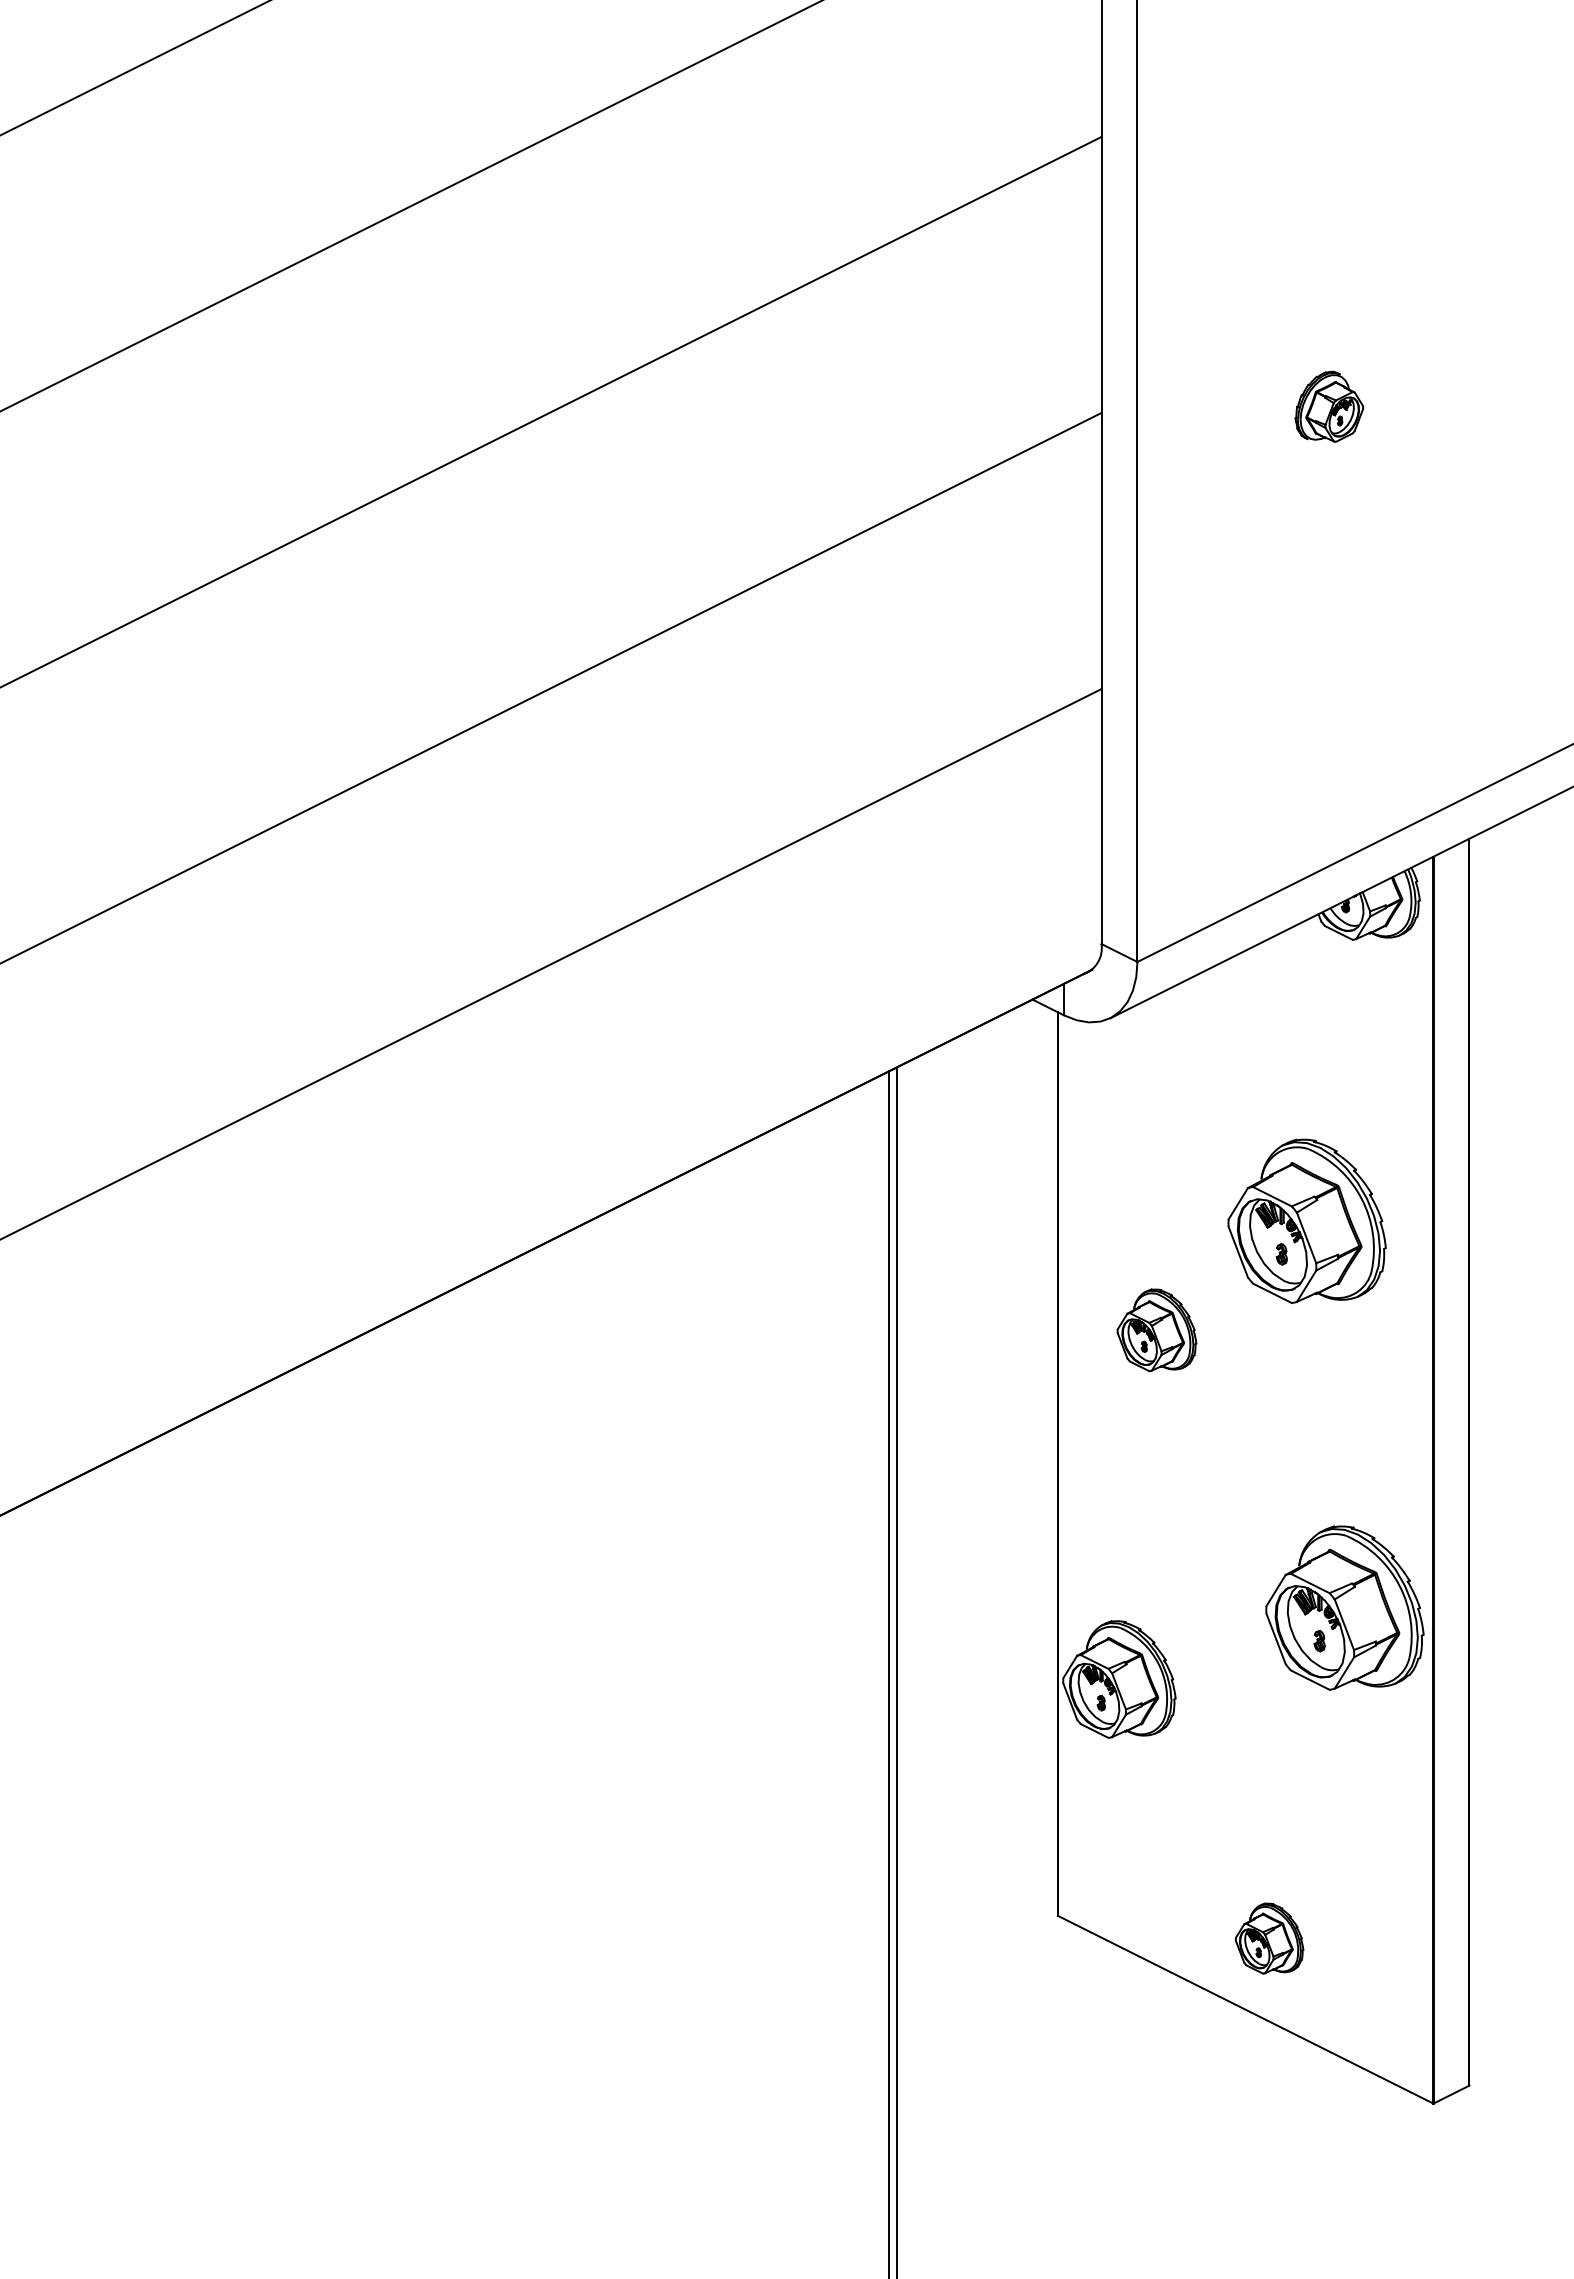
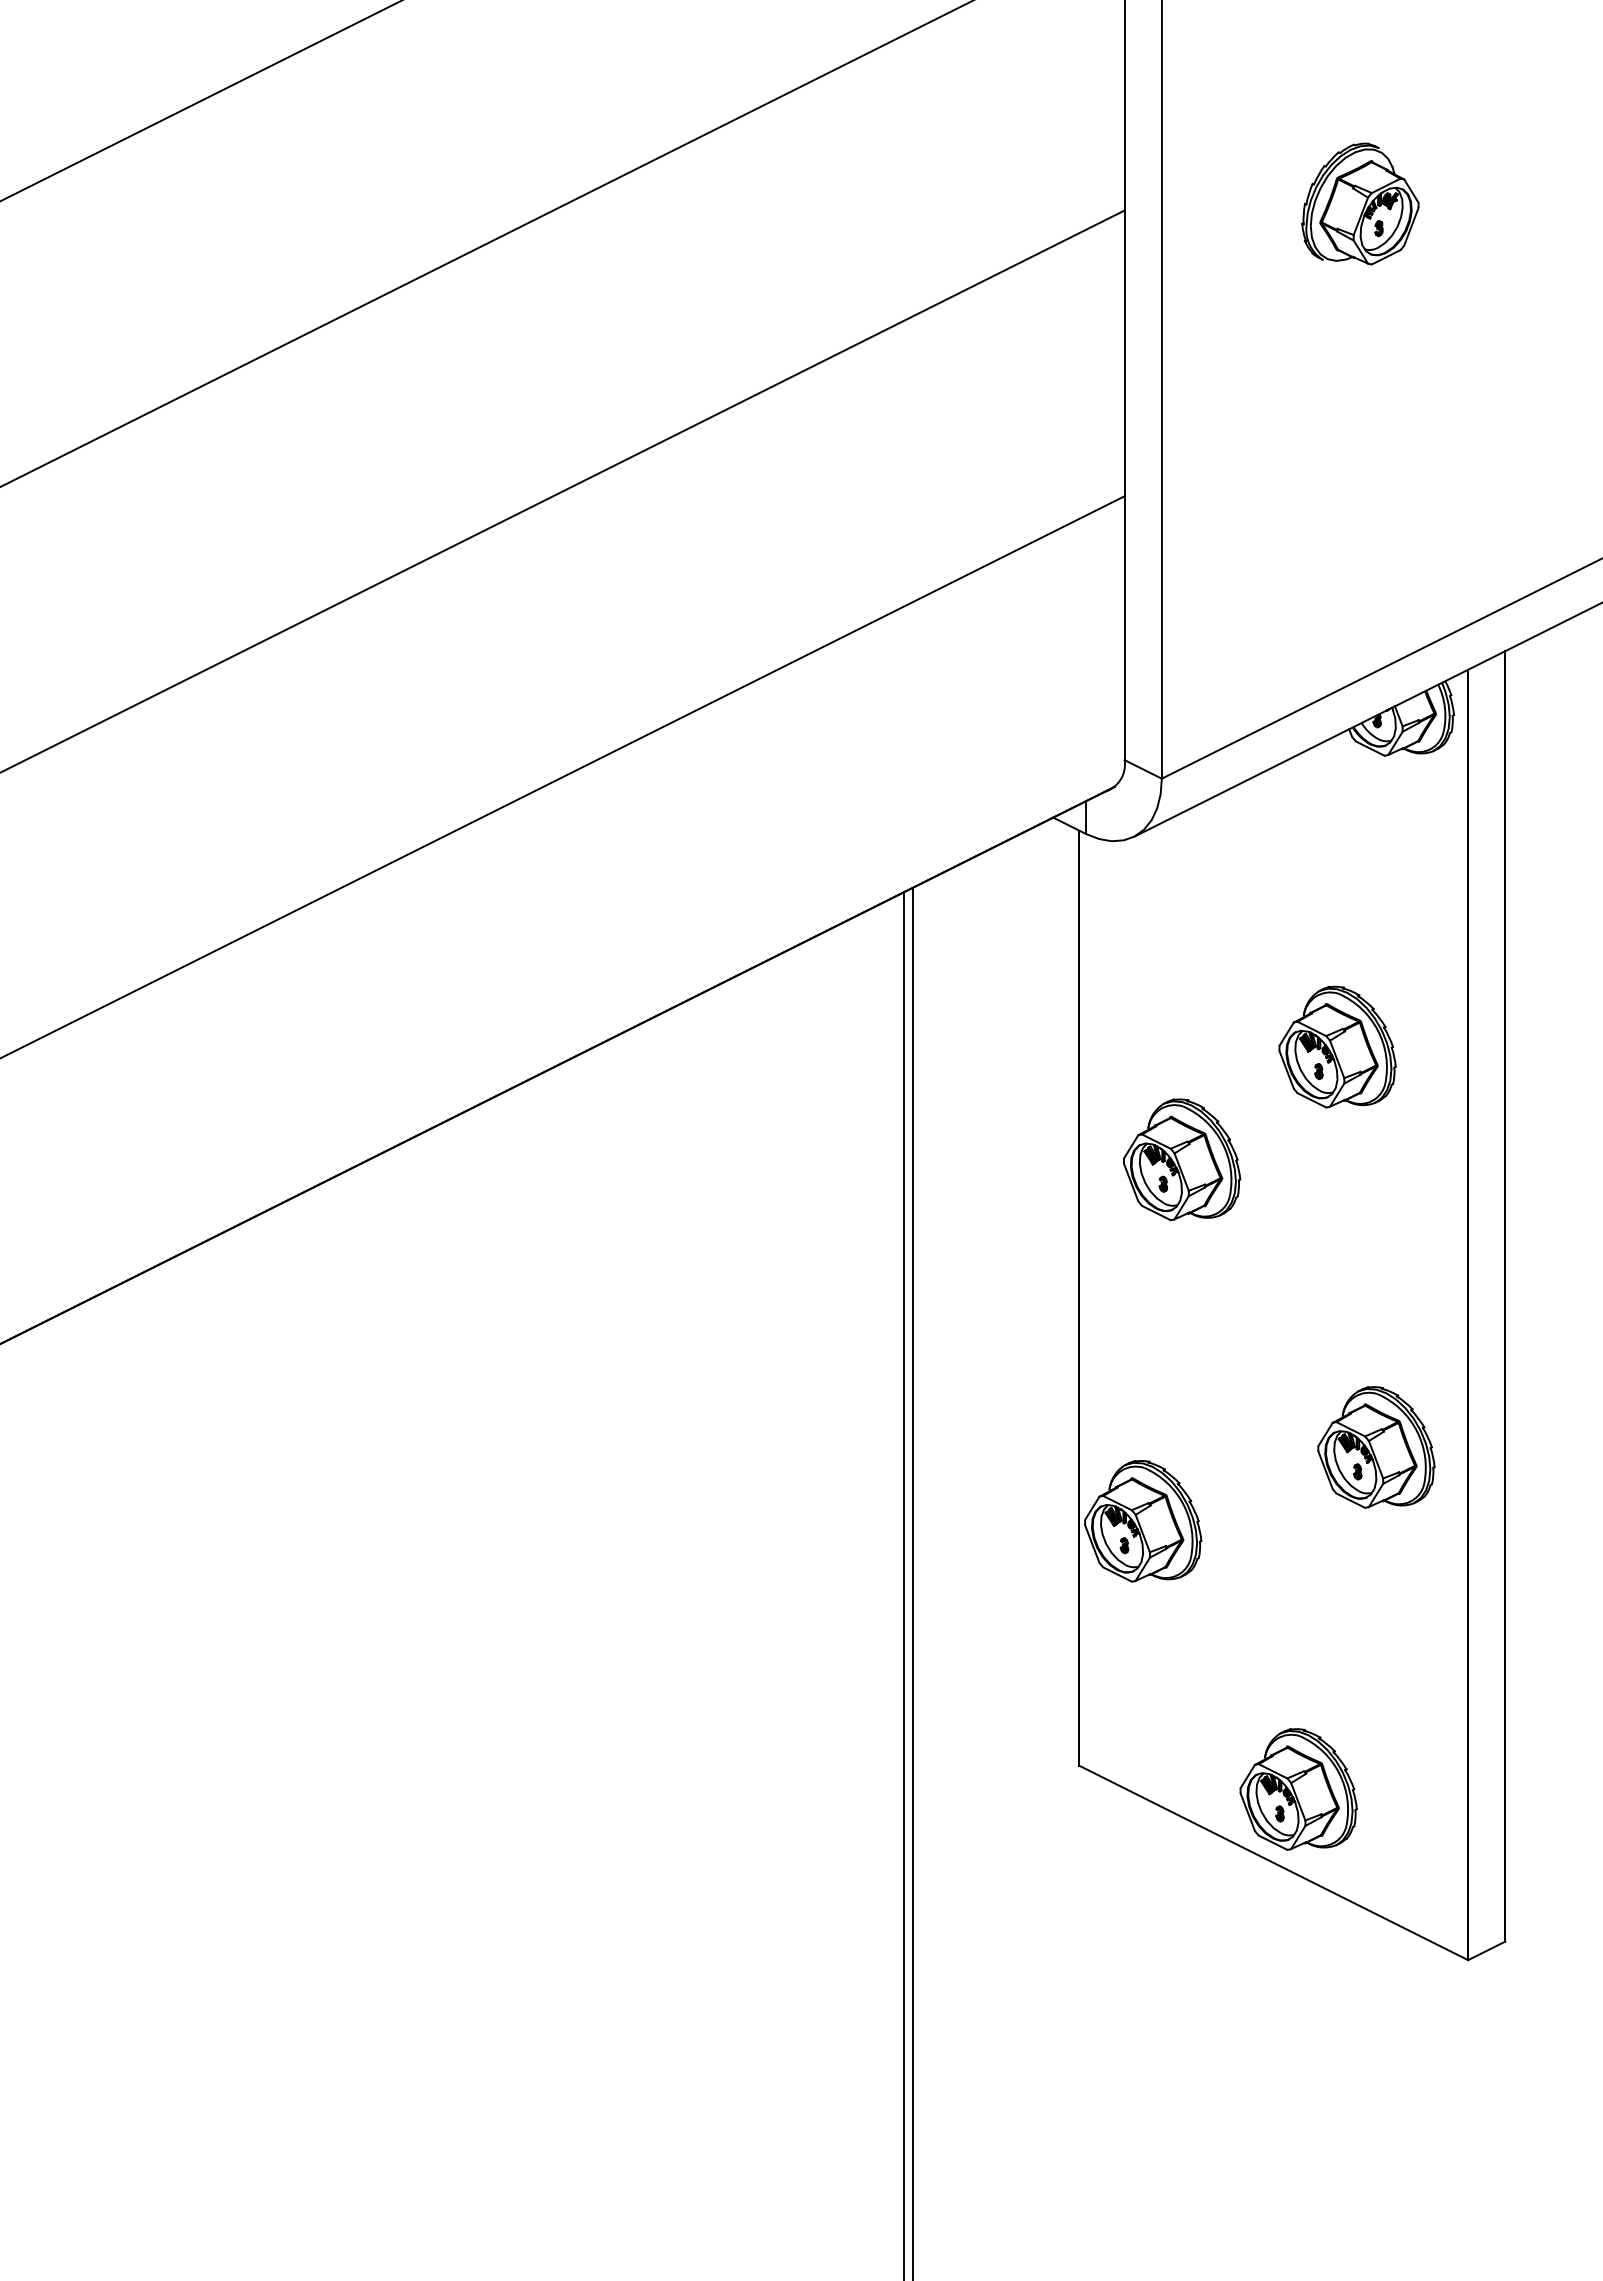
part: (1329, 406) -> (1360, 203), size x1.67
part: (1307, 1221) -> (1337, 1047), size x0.71
part: (1156, 1330) -> (1181, 1160), size x1.43
part: (1344, 1608) -> (1376, 1447), size x0.71
part: (1269, 1938) -> (1298, 1789), size x1.67

